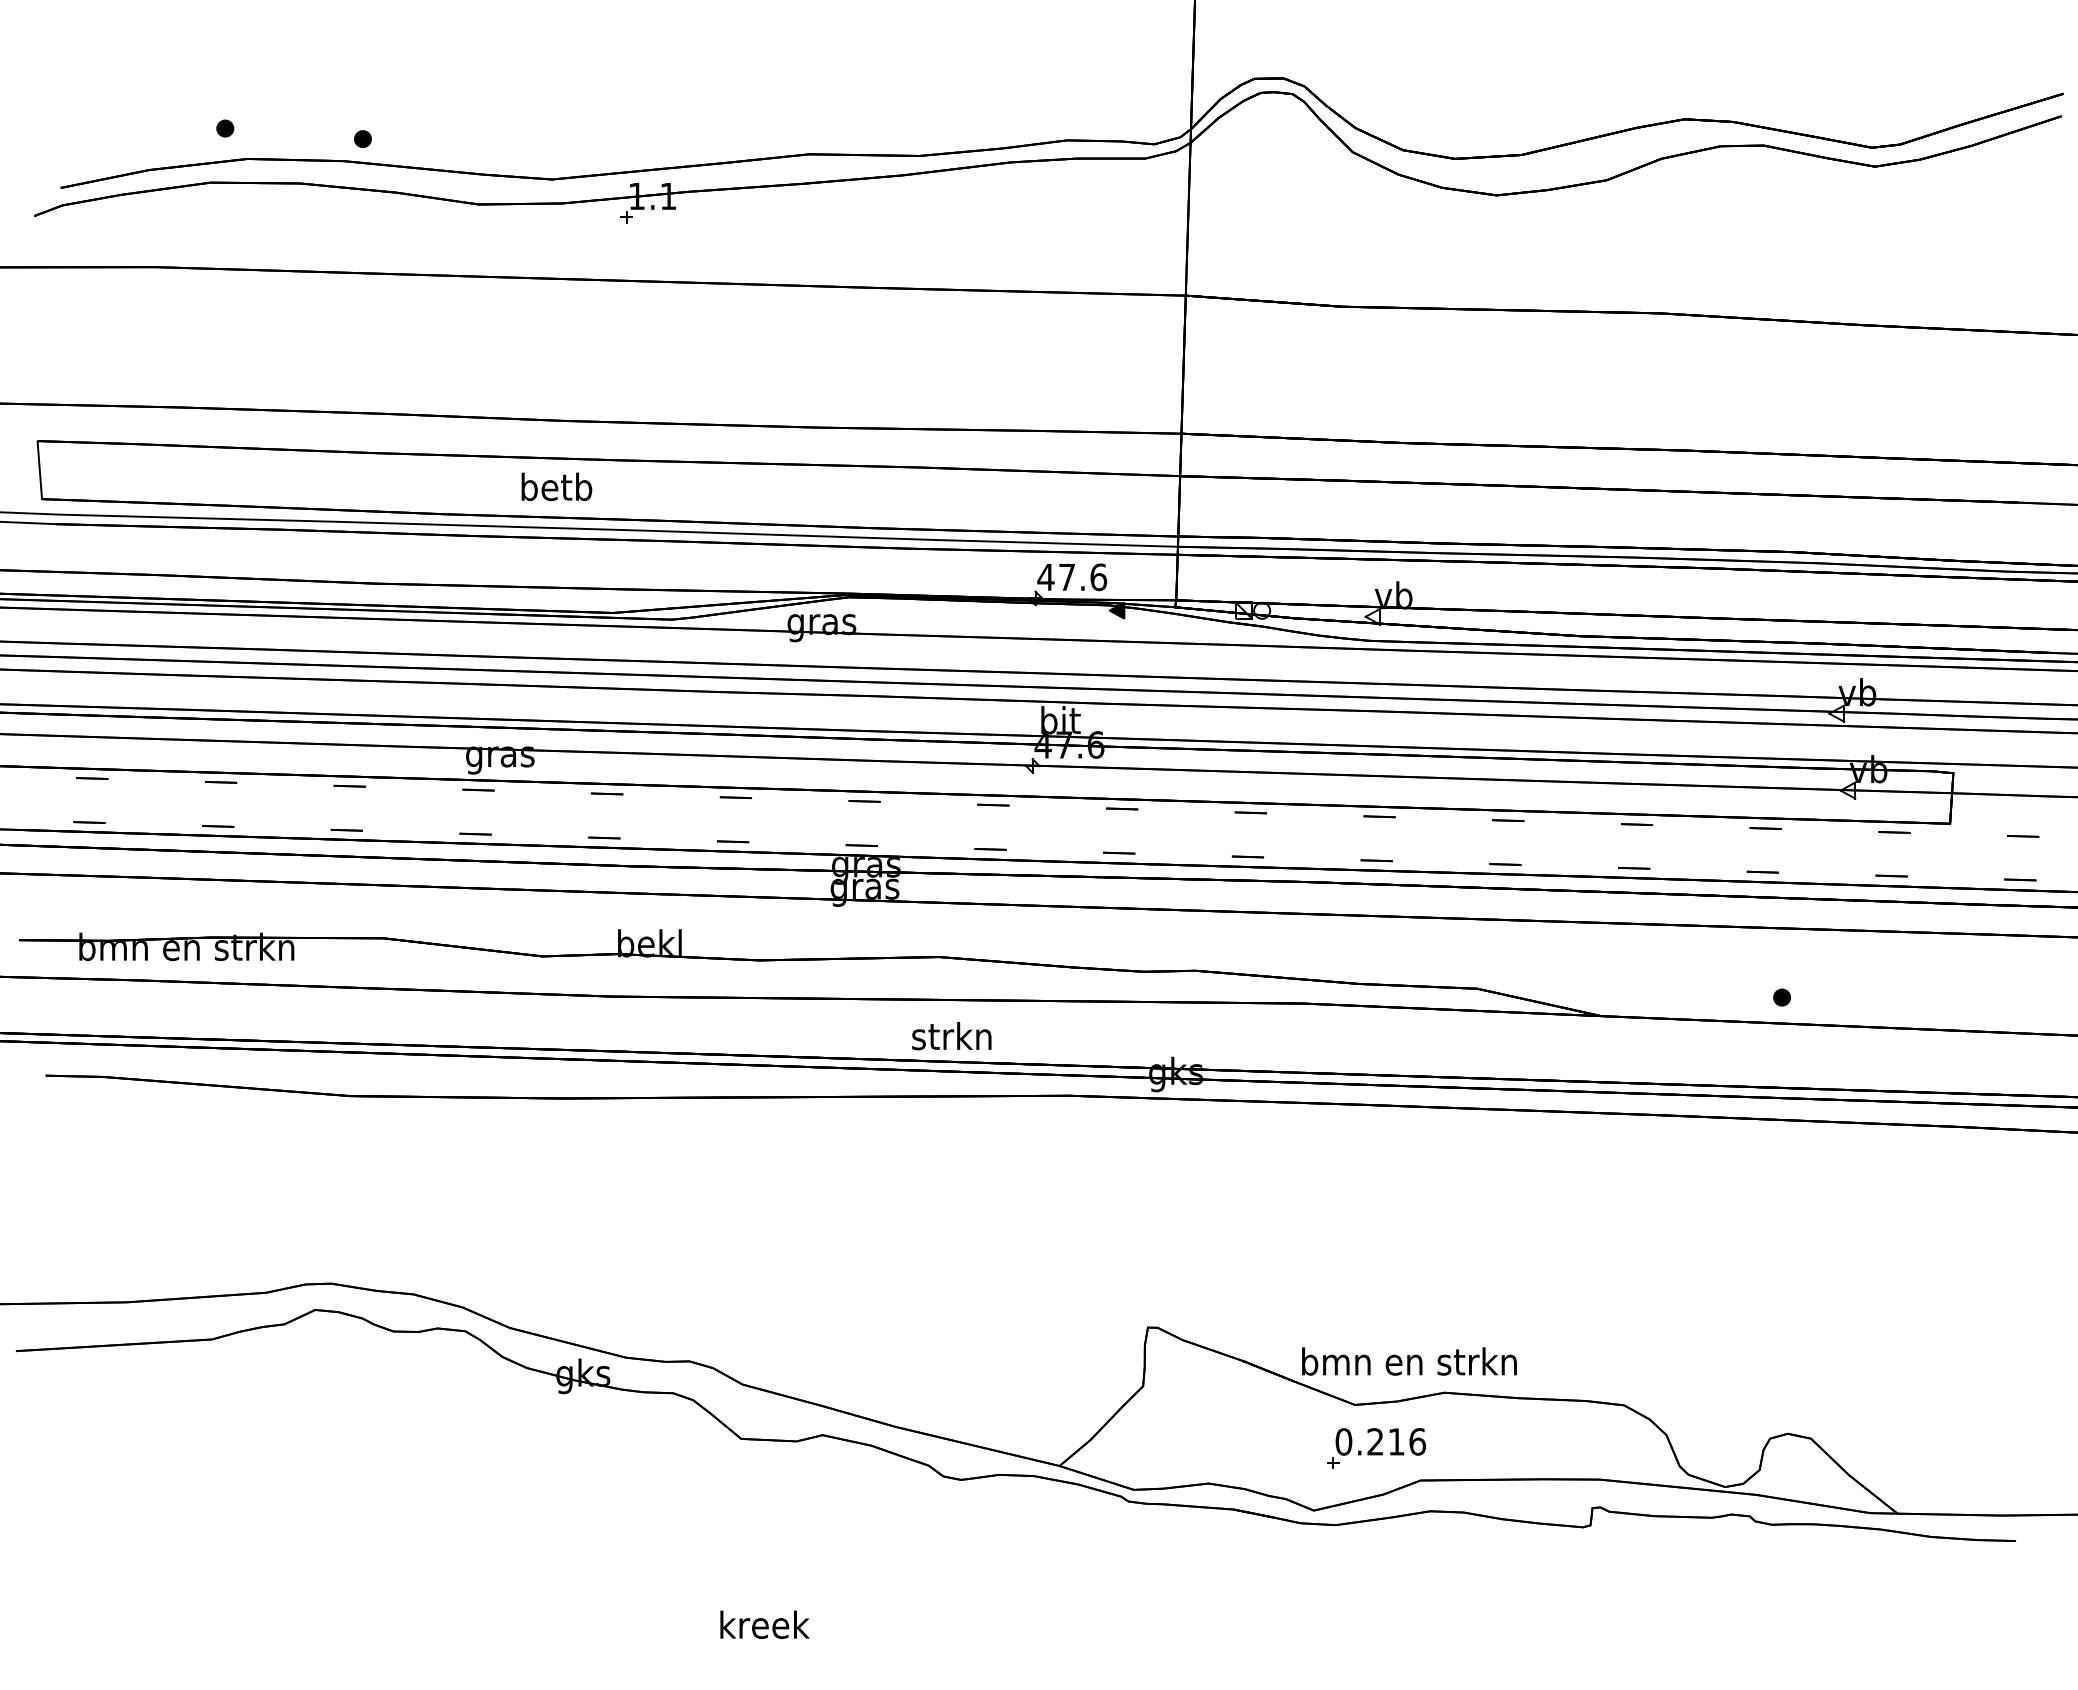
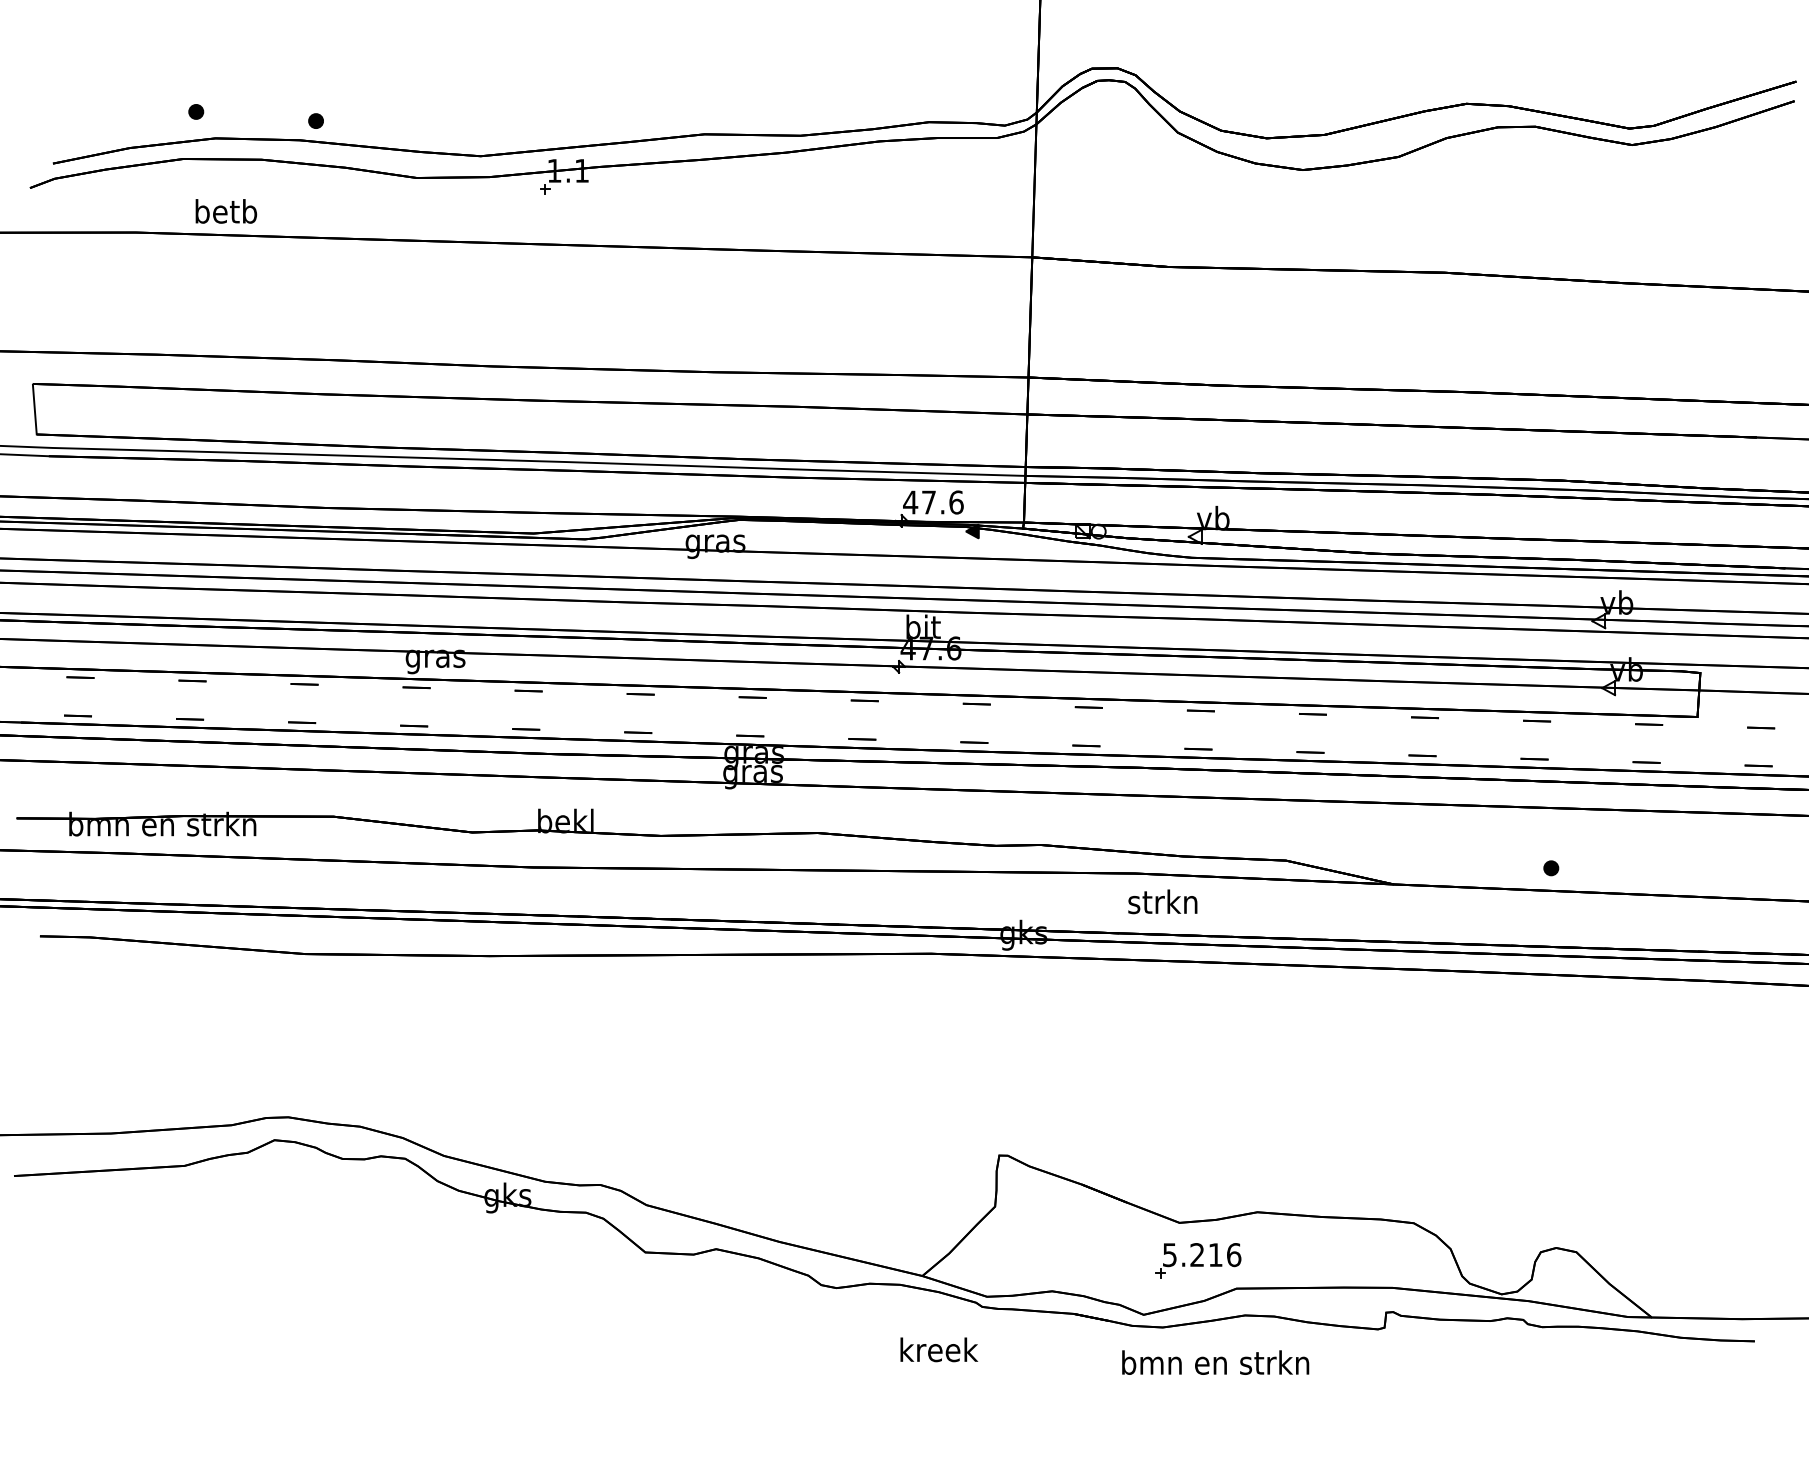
text: (556, 486) -> (226, 211), moved
text: (951, 1036) -> (1162, 902), moved
text: (1409, 1361) -> (1215, 1362), moved
text: (1343, 1441) -> (1169, 1254), 0.216 -> 5.216
text: (764, 1624) -> (938, 1349), moved

